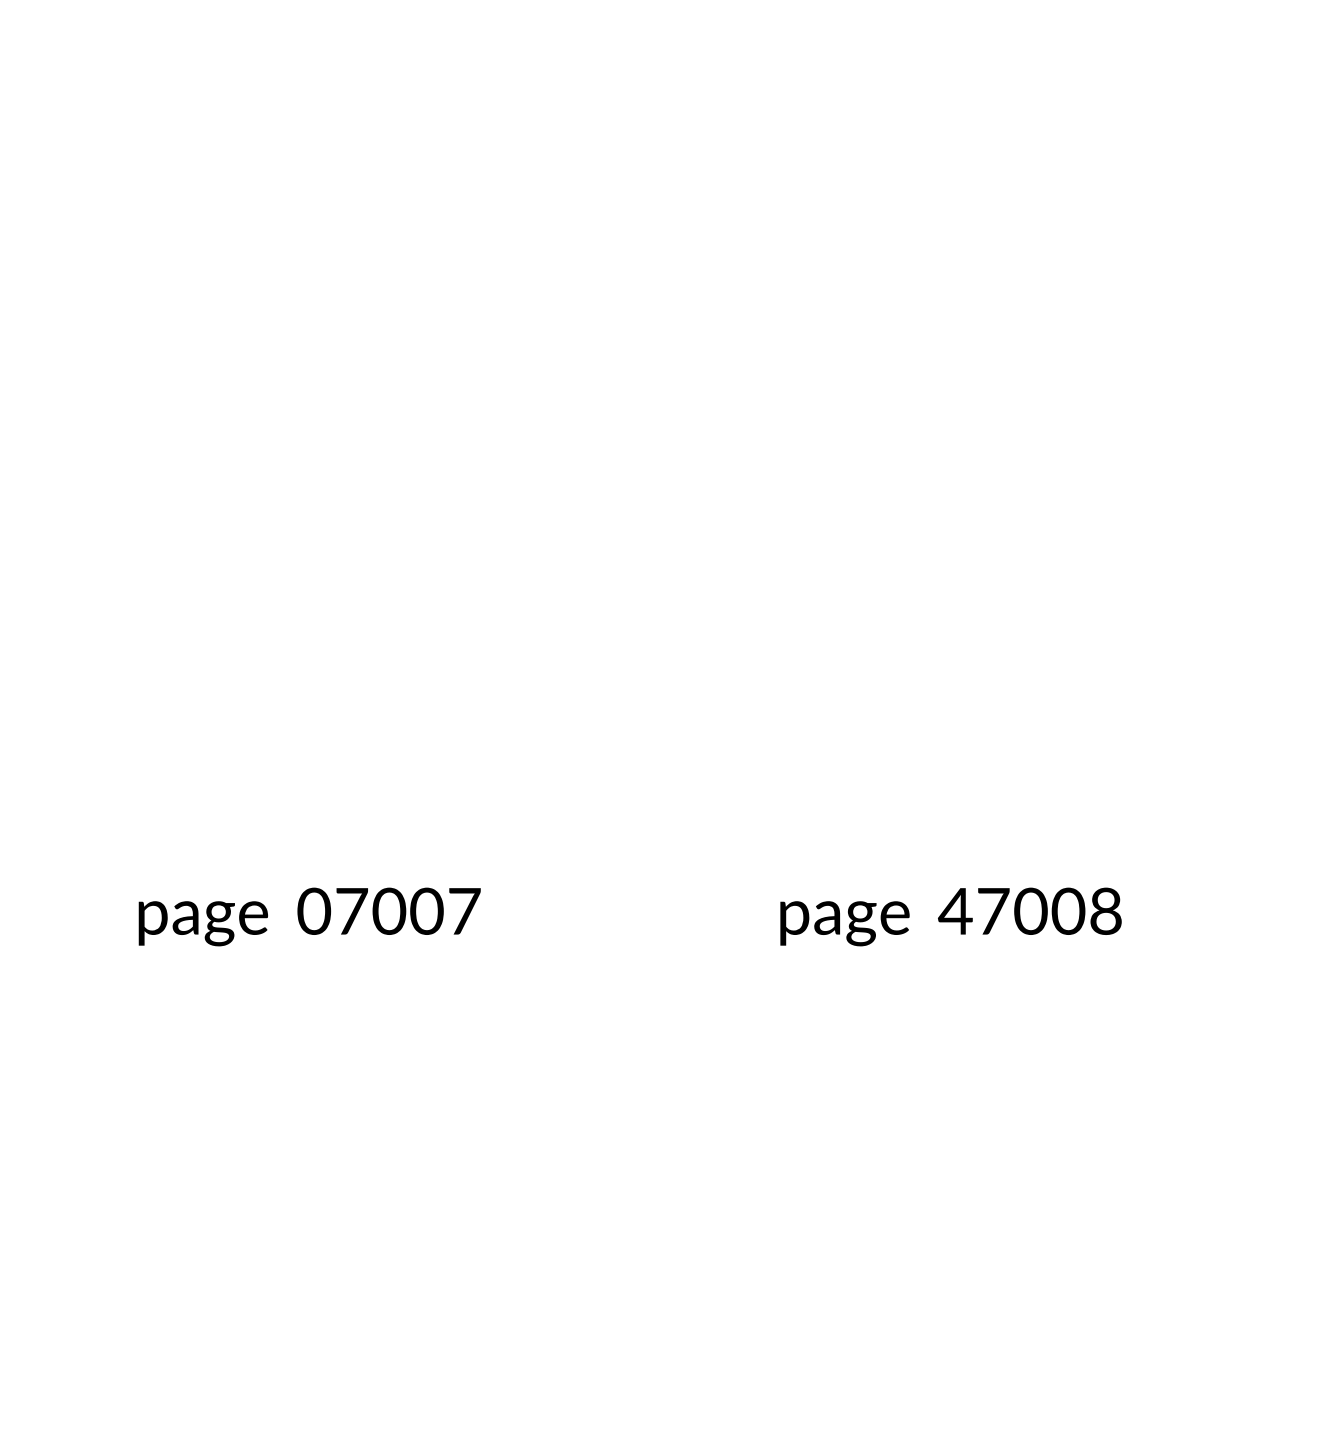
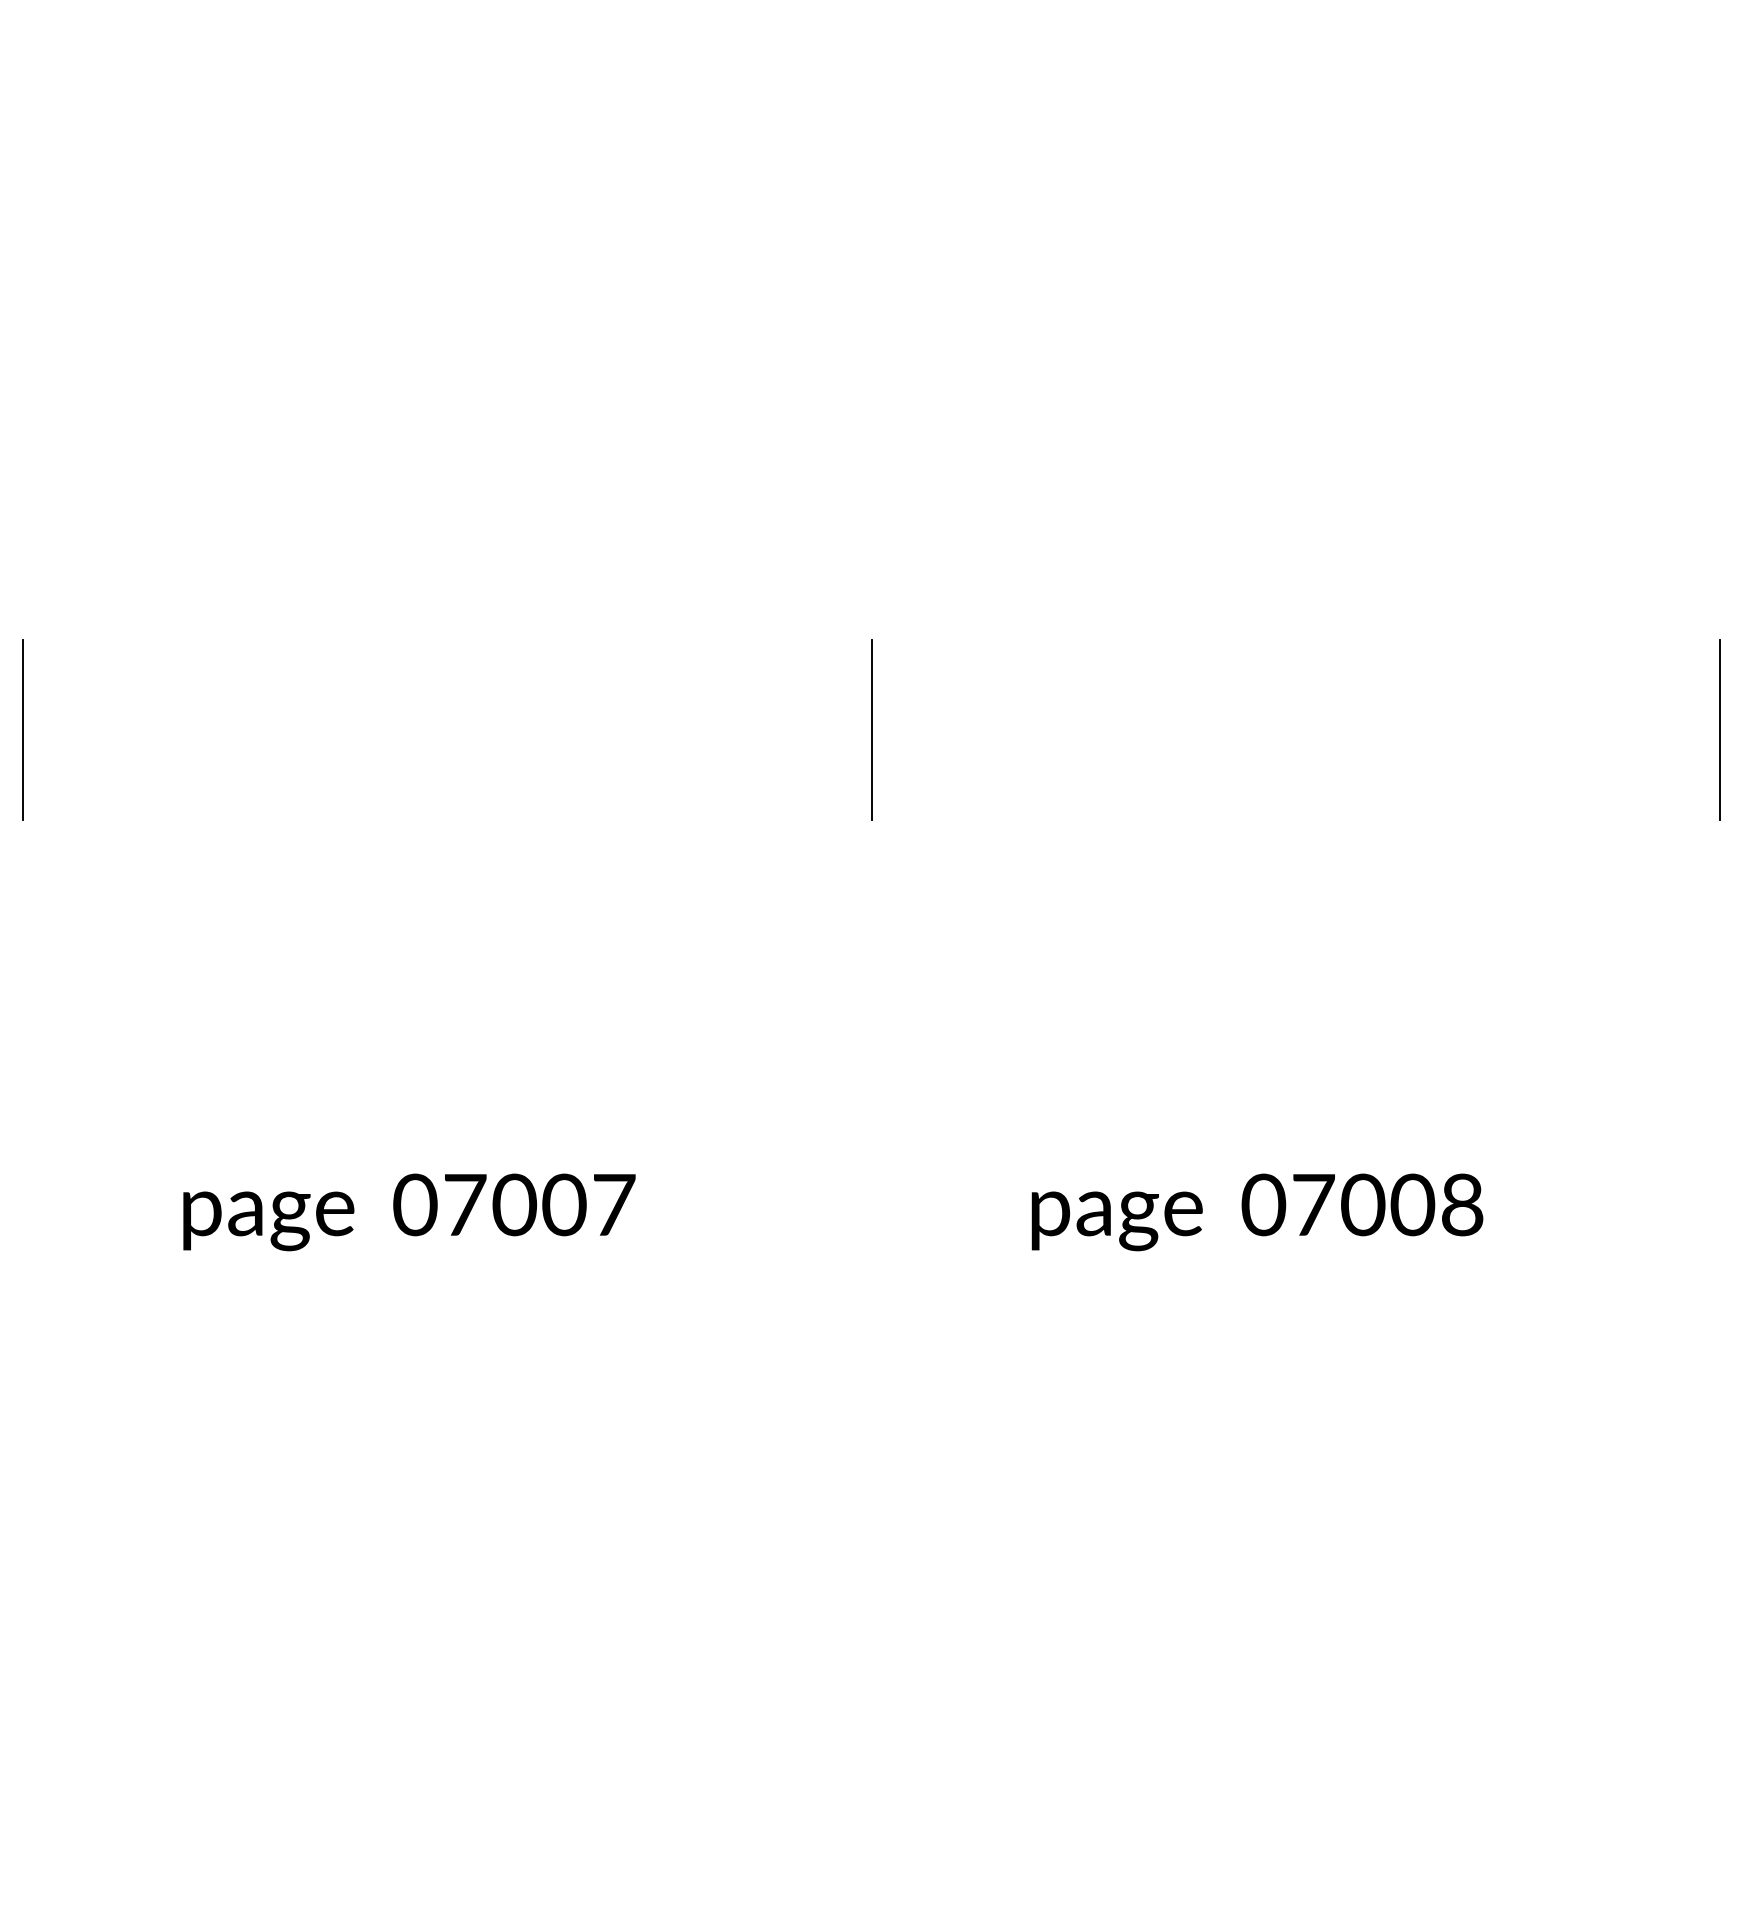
line: (17, 551) -> (23, 729), added
line: (659, 551) -> (871, 729), added
line: (1301, 551) -> (1720, 729), added
text: (955, 911) -> (1263, 1204), 47008 -> 07008

